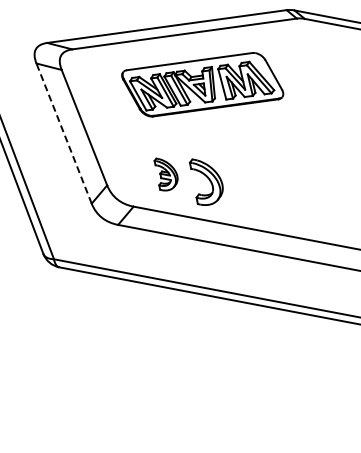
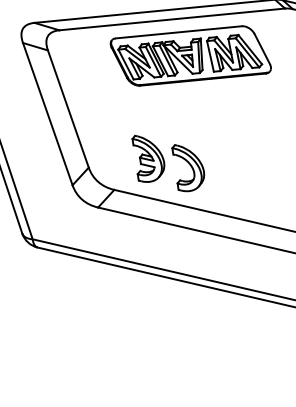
part: (202, 84) -> (190, 55), moved
line: (63, 133) -> (47, 114), dashed -> solid
part: (165, 174) -> (147, 159), size x1.43

